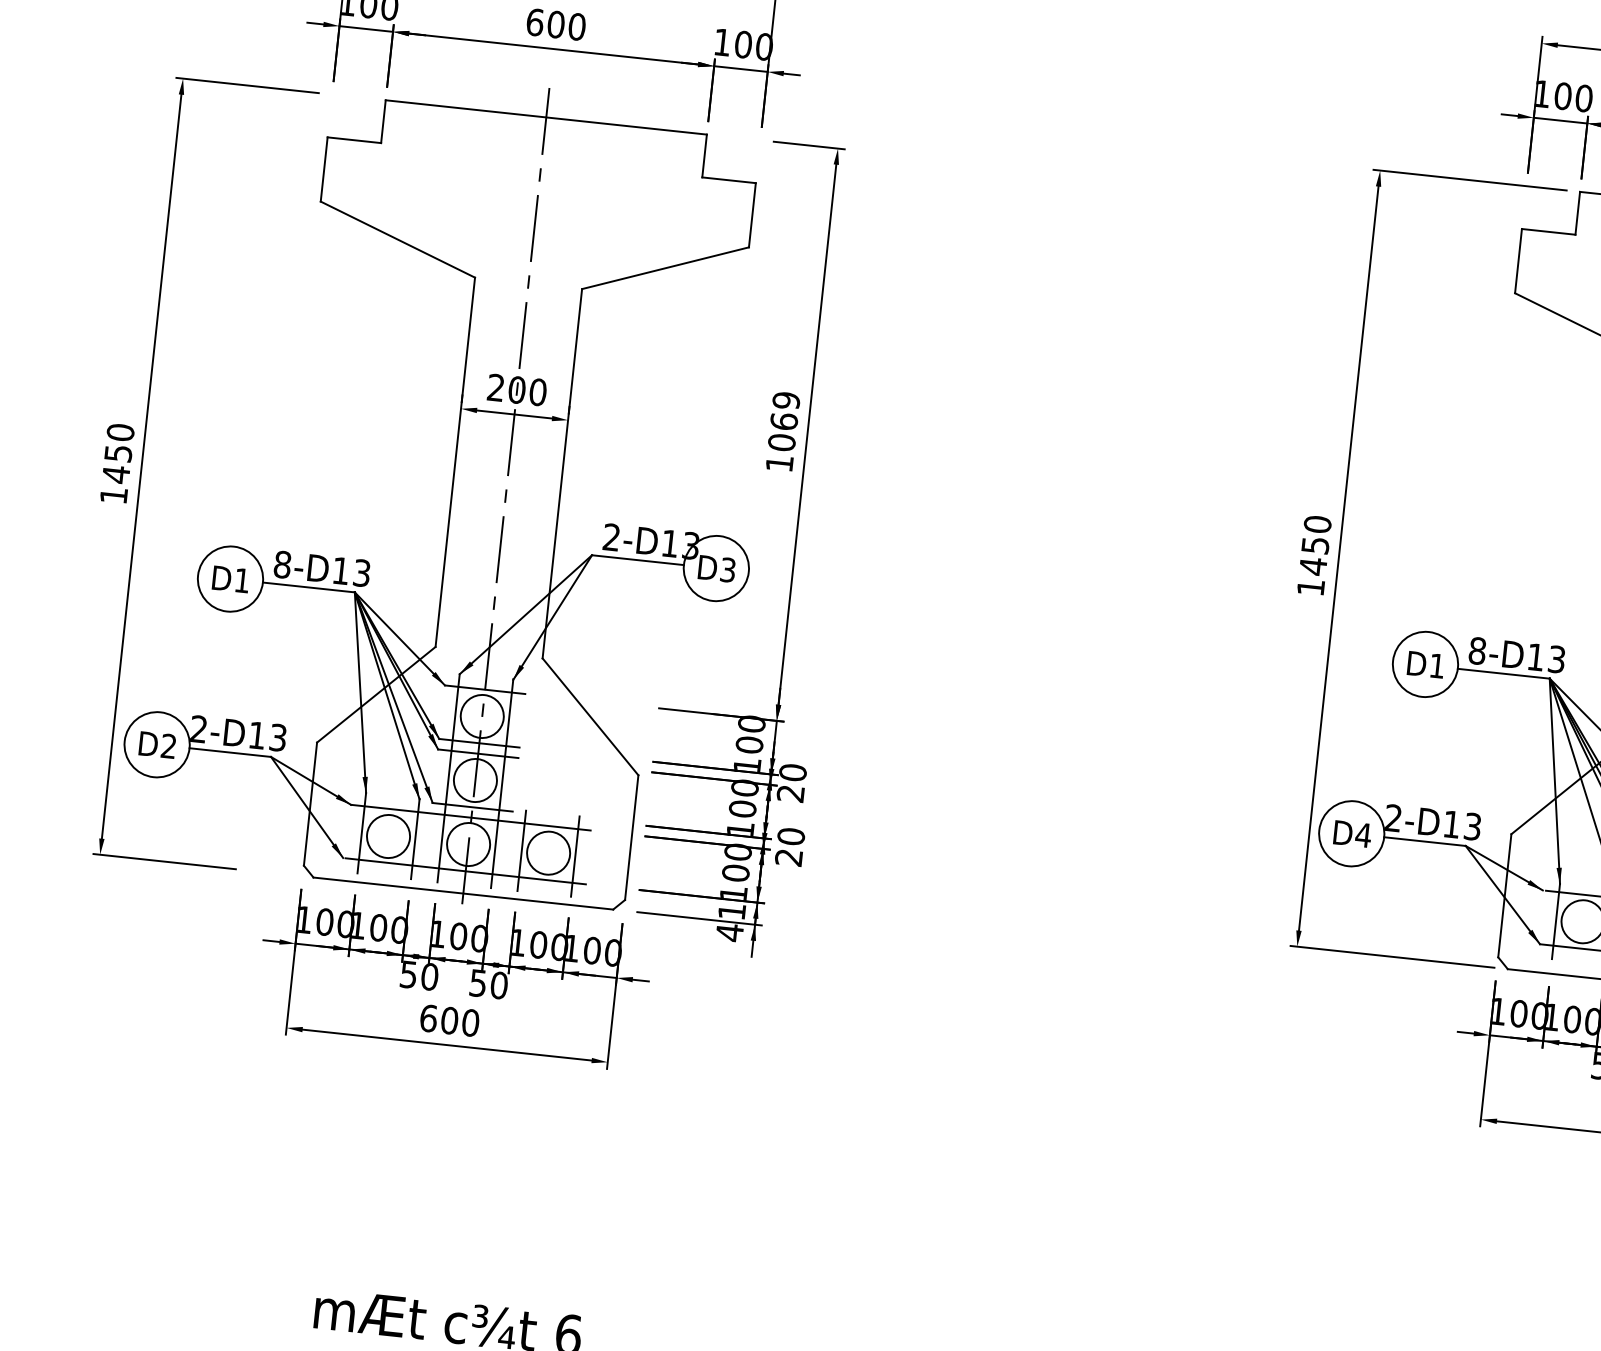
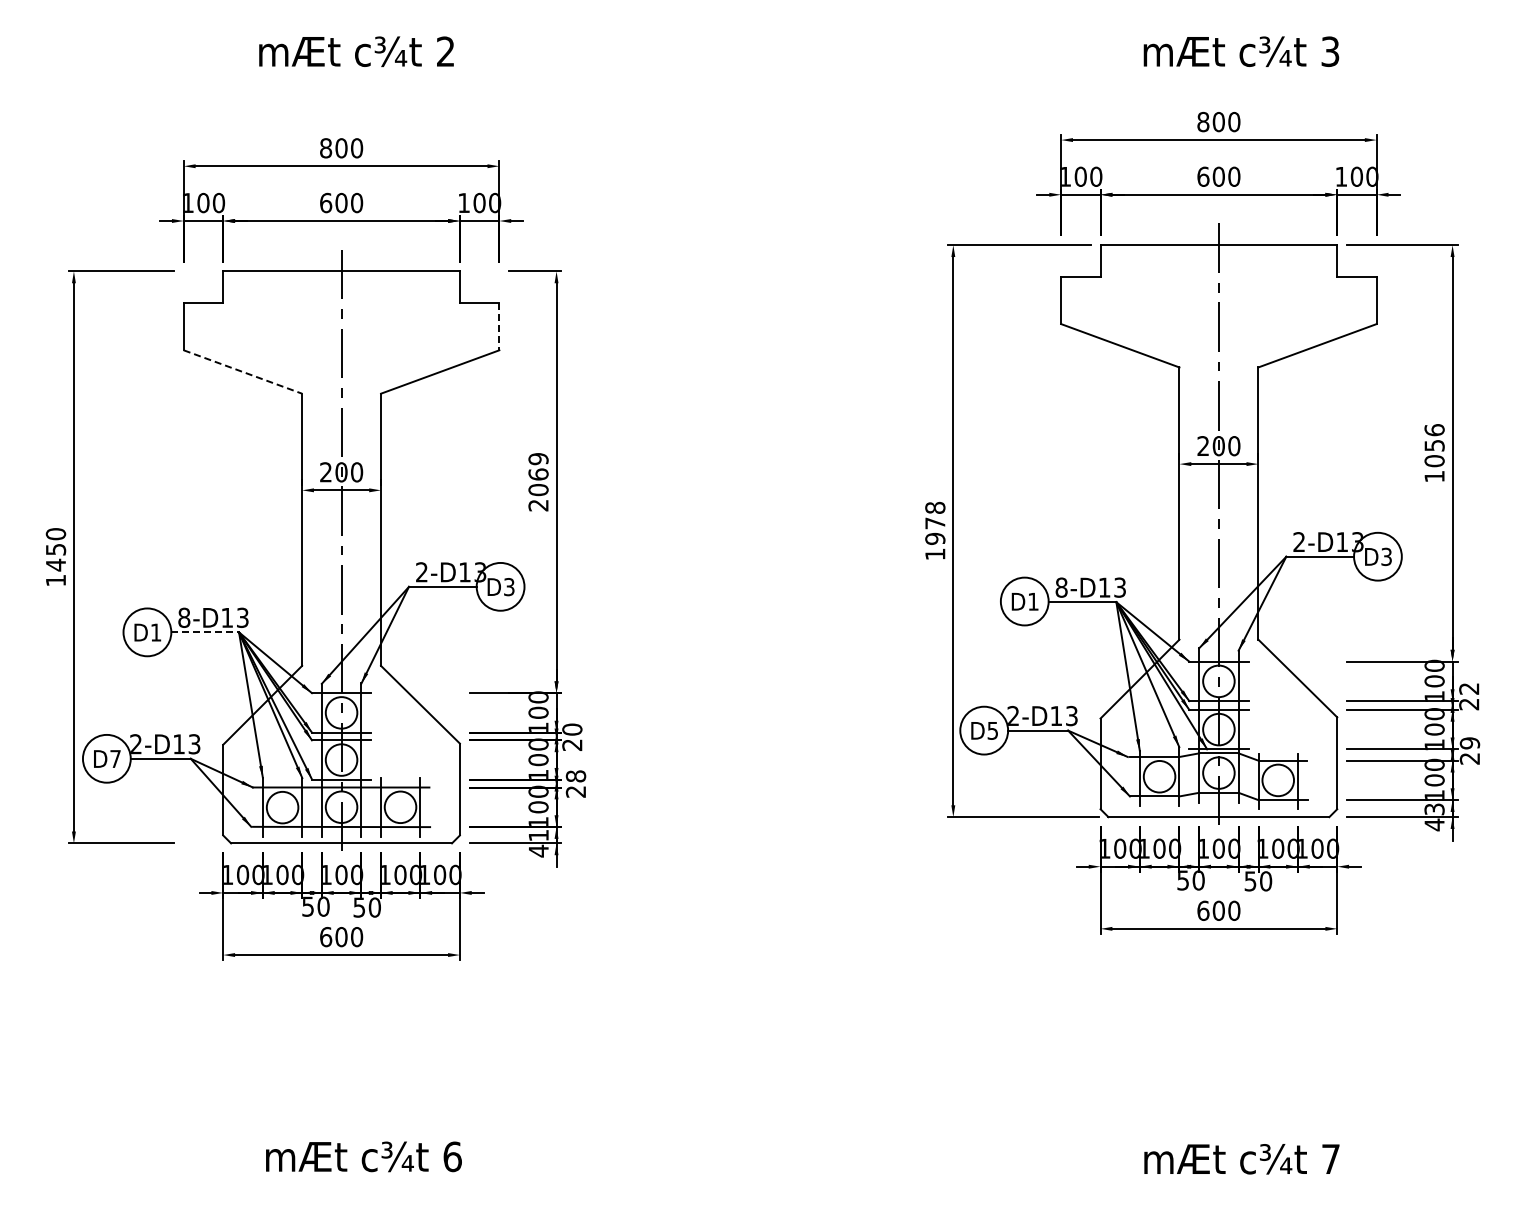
line: (752, 215) -> (499, 326), solid -> dashed
line: (398, 240) -> (243, 372), solid -> dashed
text: (779, 463) -> (538, 505), 1069 -> 2069
text: (1315, 545) -> (935, 523), 1450 -> 1978
line: (309, 587) -> (205, 632), solid -> dashed
text: (168, 745) -> (115, 758), D2 -> D7
text: (1363, 834) -> (992, 730), D4 -> D5
text: (790, 836) -> (575, 776), 20 -> 28

